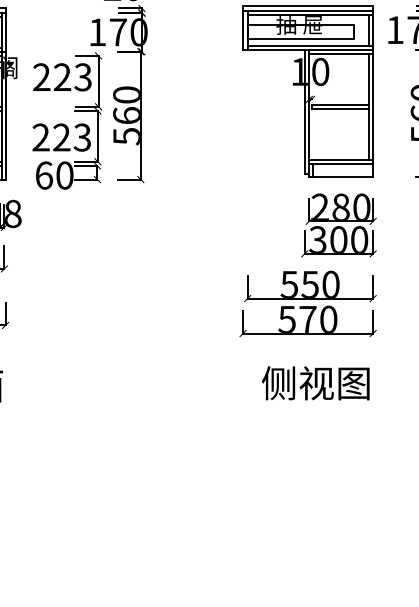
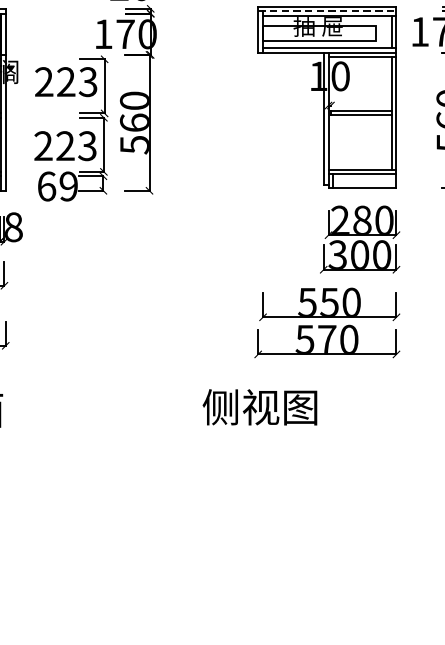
line: (308, 10) -> (327, 11), solid -> dashed
text: (64, 175) -> (68, 186), 60 -> 69
text: (315, 383) -> (259, 407), moved

